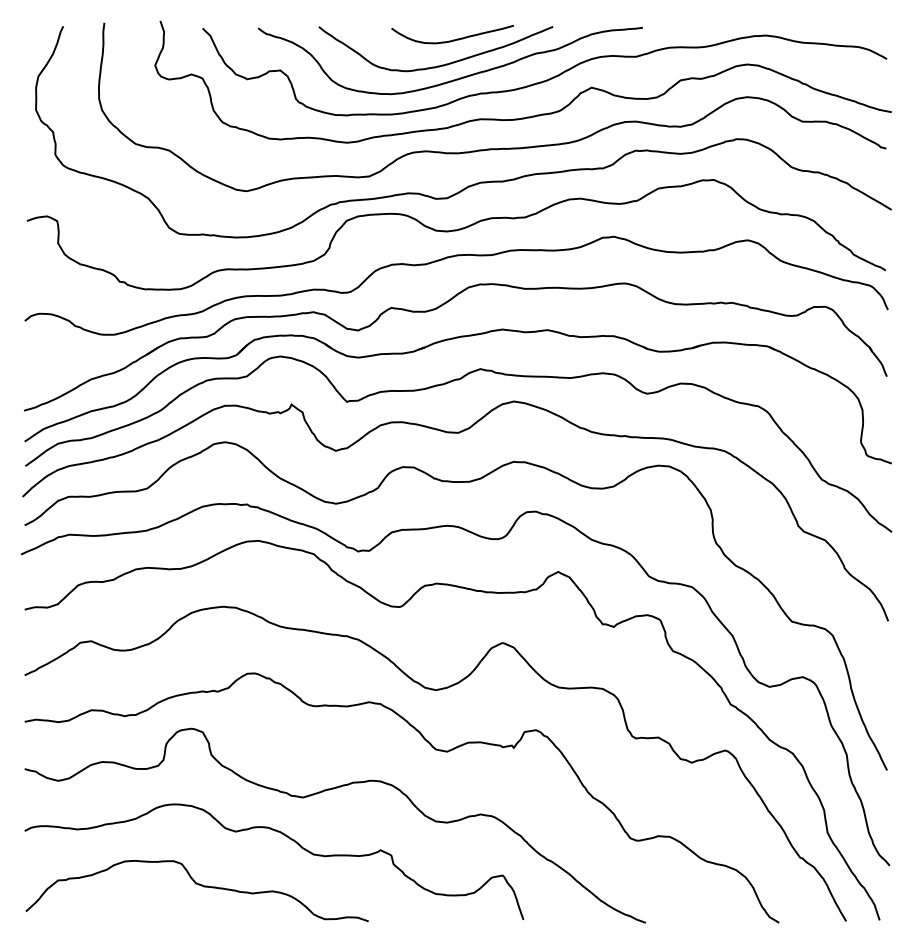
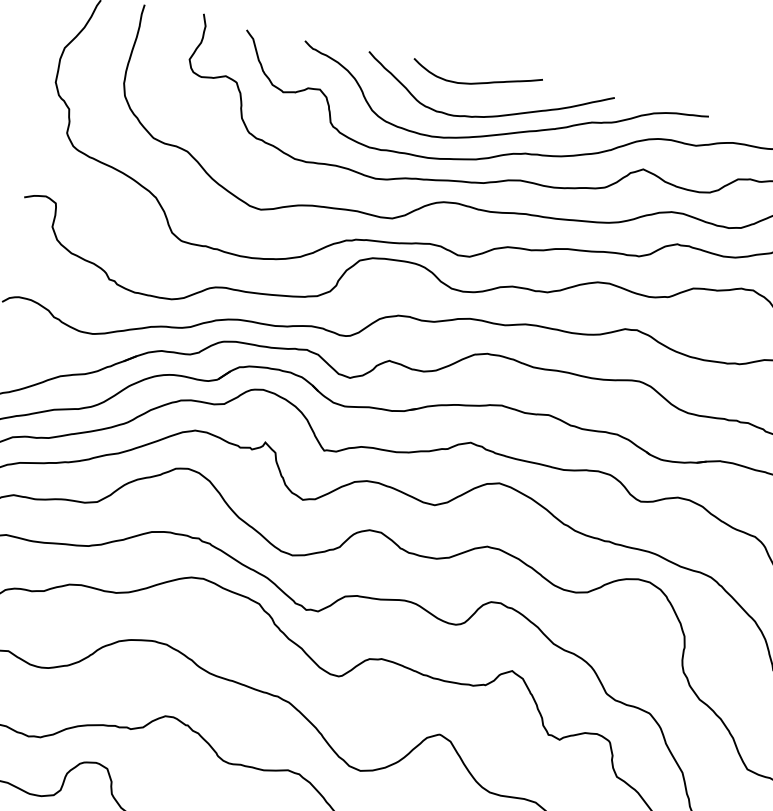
curve: (452, 39) -> (475, 82), moved

